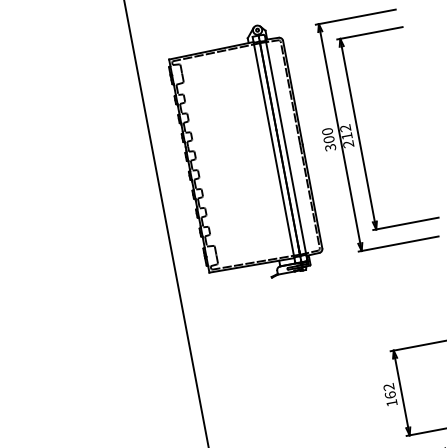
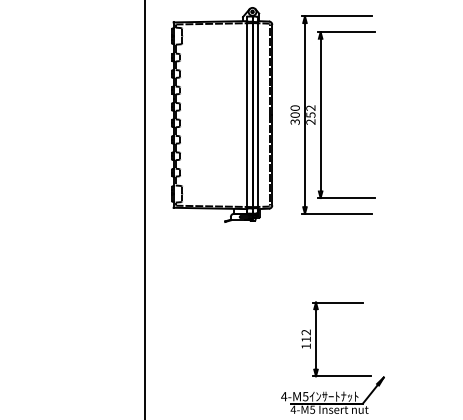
text: (346, 135) -> (310, 114), 212 -> 252
text: (389, 395) -> (305, 339), 162 -> 112

